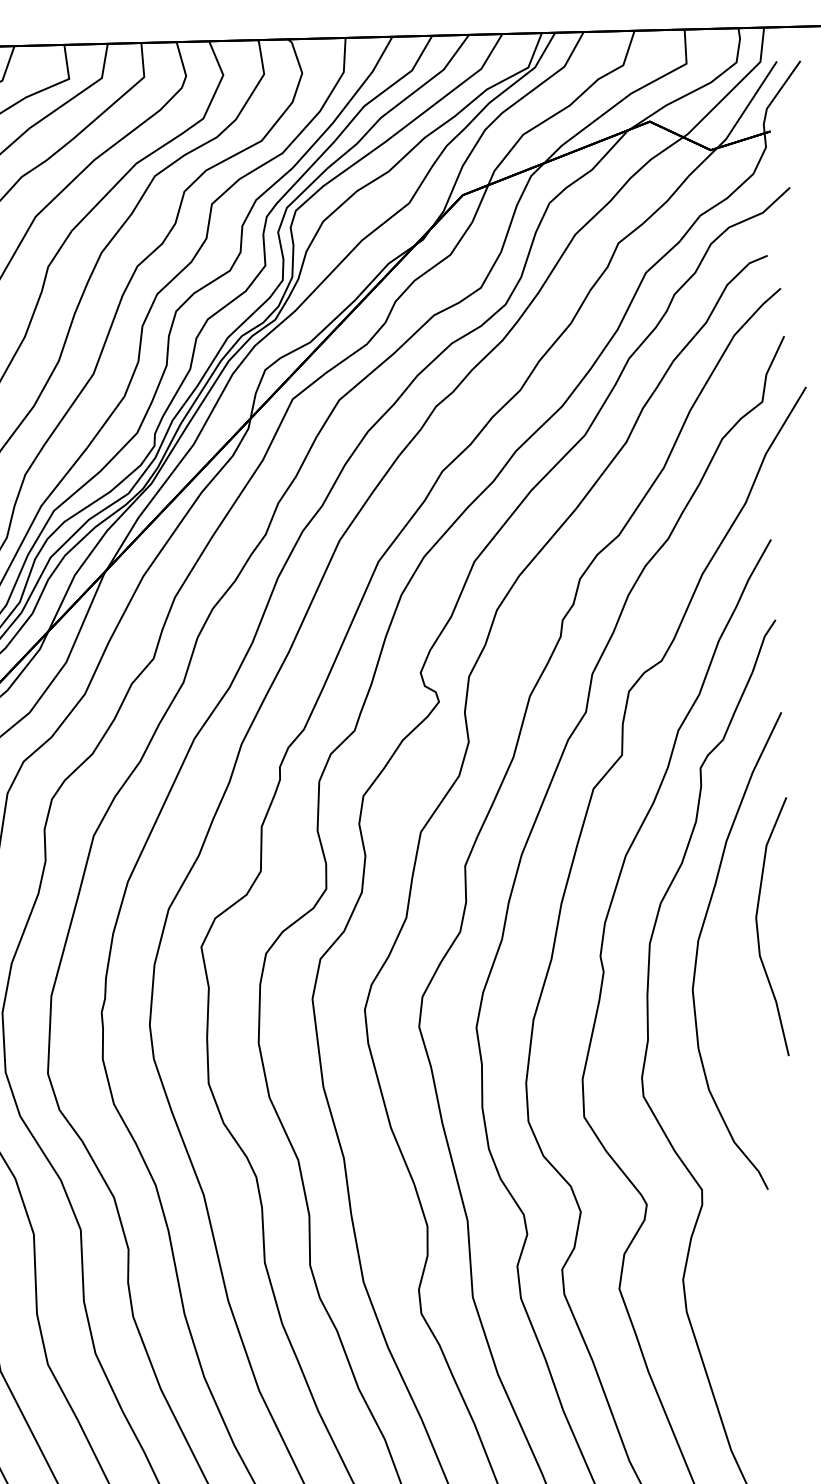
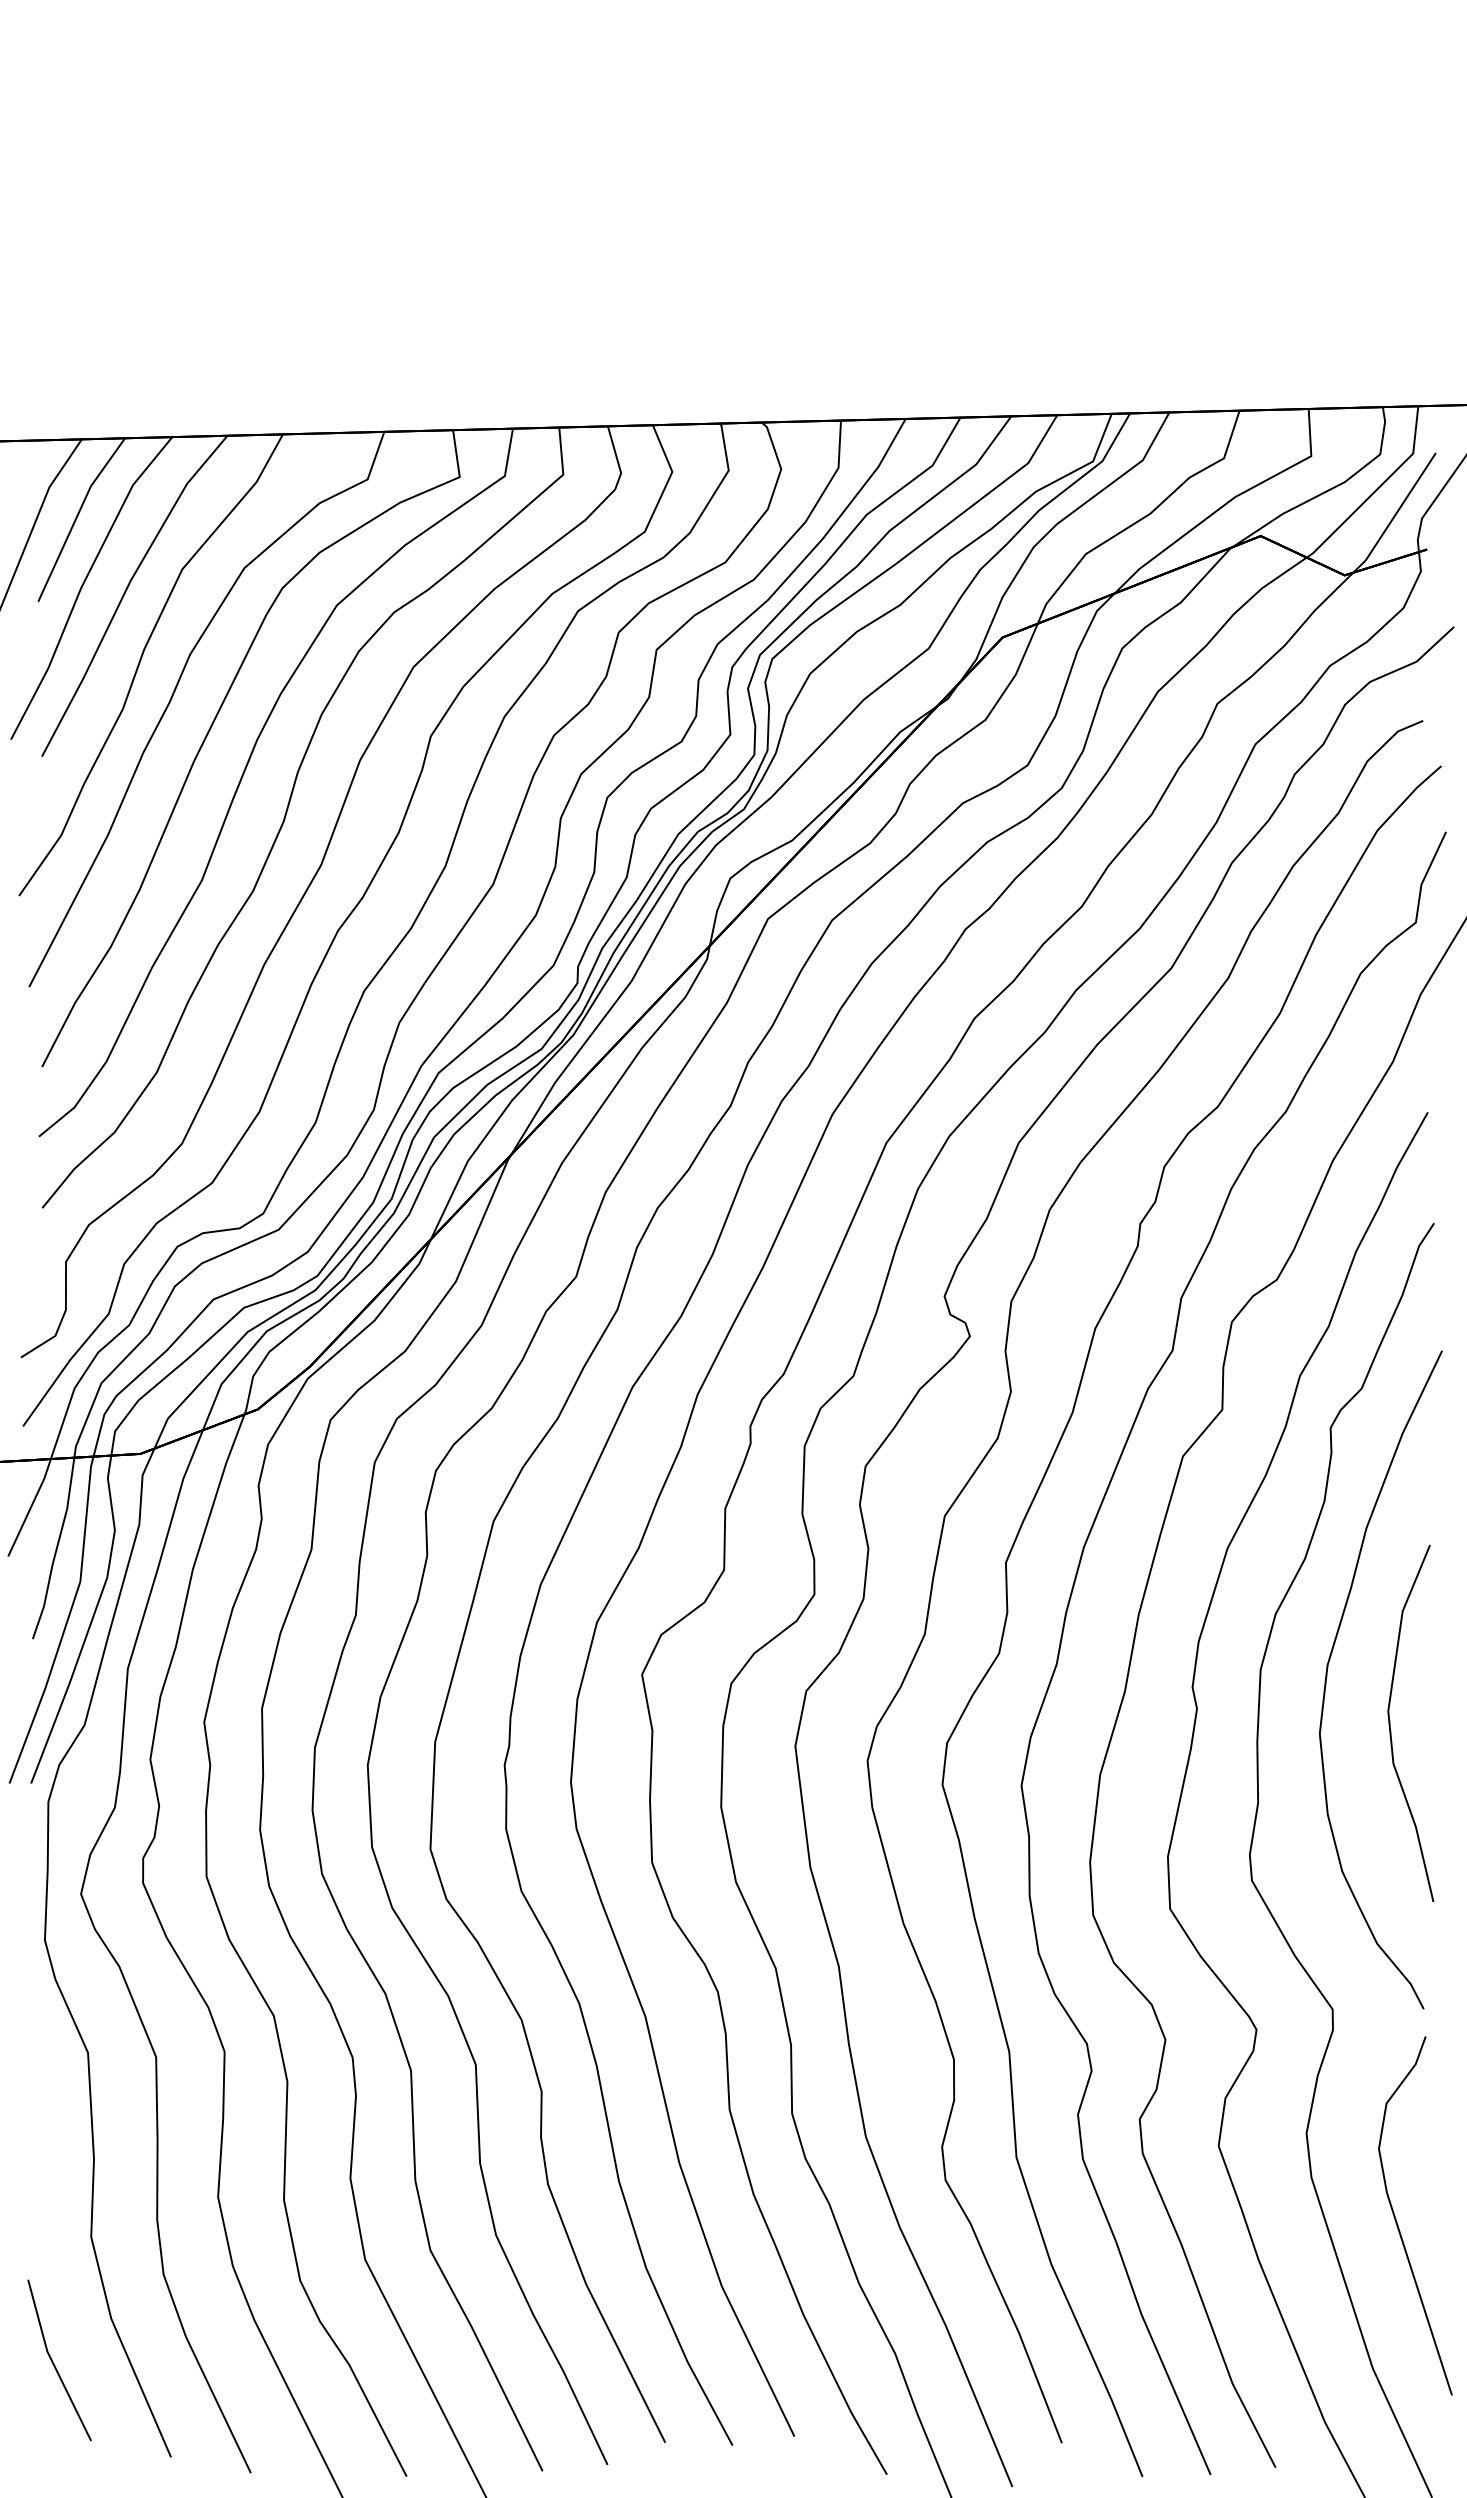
curve: (757, 926) -> (1390, 1722), moved
curve: (749, 1343) -> (1397, 2221), added

